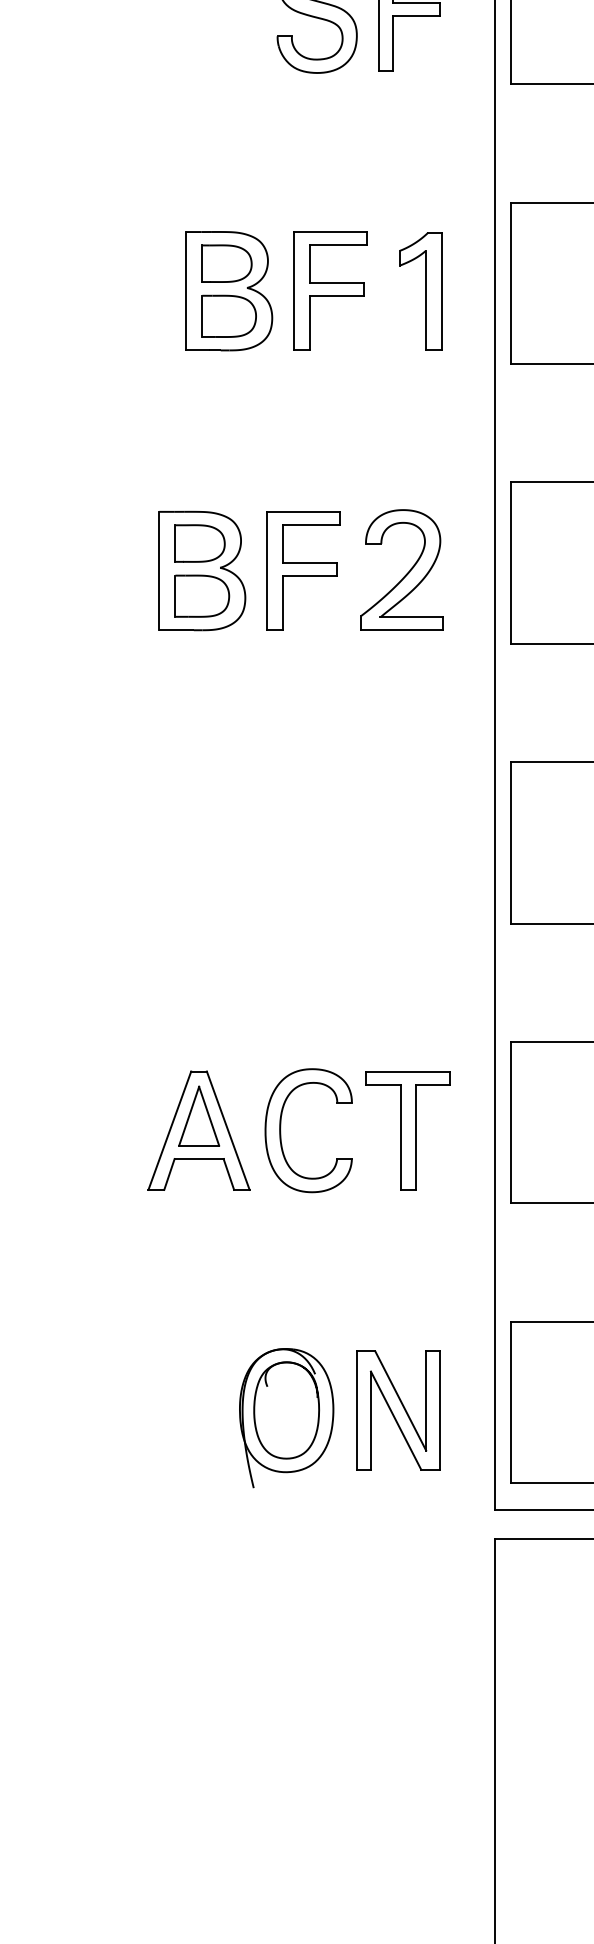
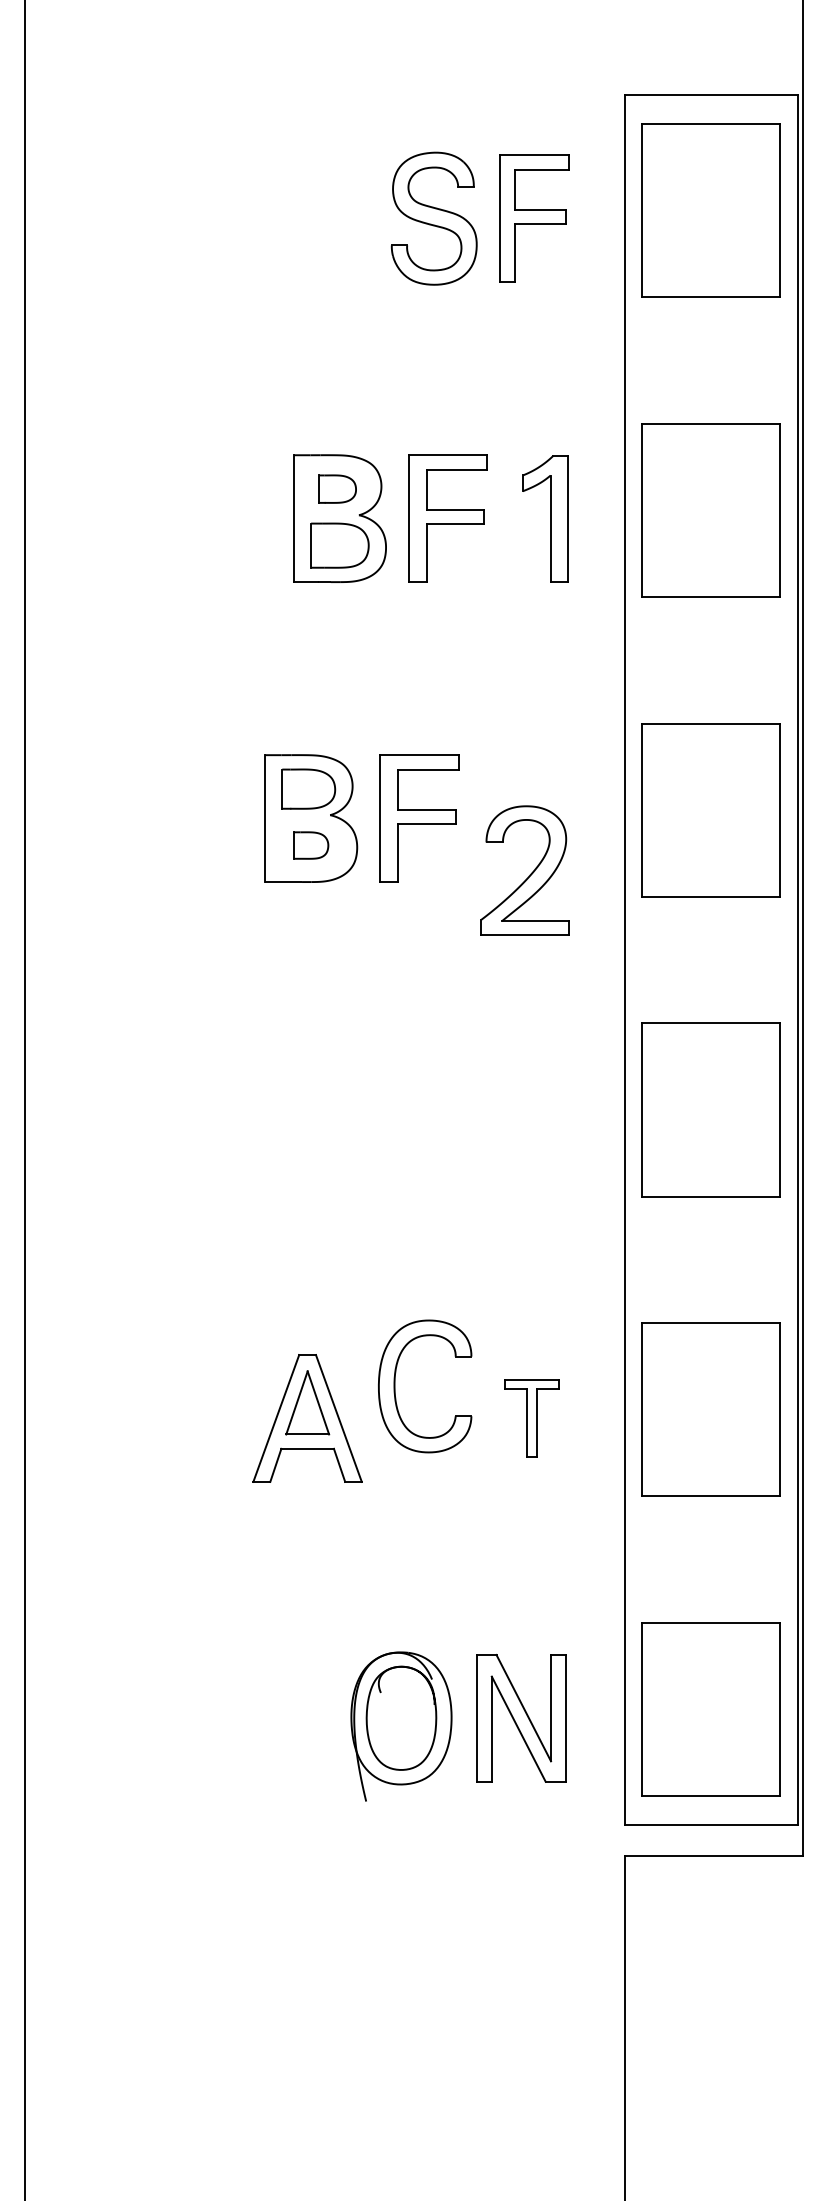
part: (226, 263) -> (337, 488), size x0.7
part: (406, 573) -> (529, 874), moved
part: (201, 596) -> (310, 845), size x0.6
part: (281, 1130) -> (395, 1386), moved
part: (407, 1130) -> (531, 1418), size x0.6

